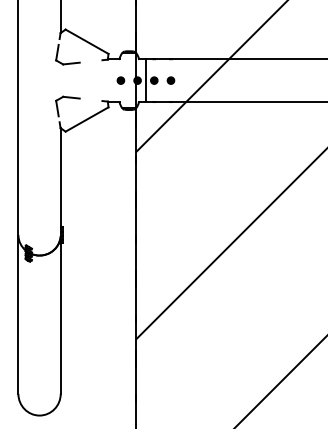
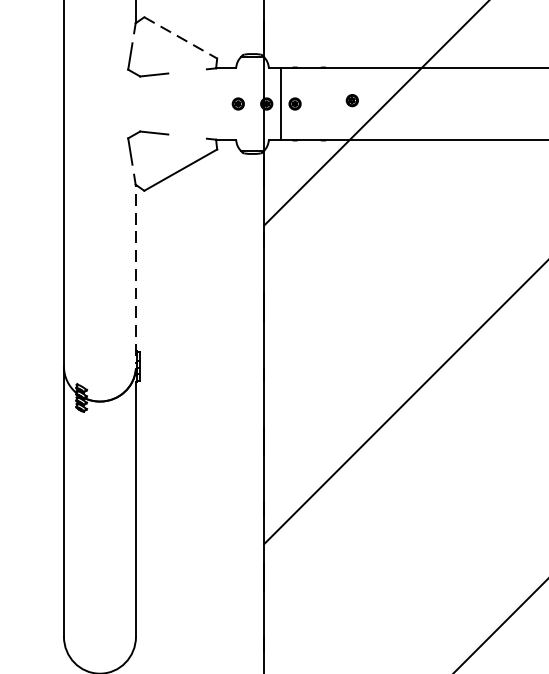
line: (87, 41) -> (181, 37), solid -> dashed
part: (170, 80) -> (351, 100), moved
line: (60, 177) -> (135, 268), solid -> dashed

